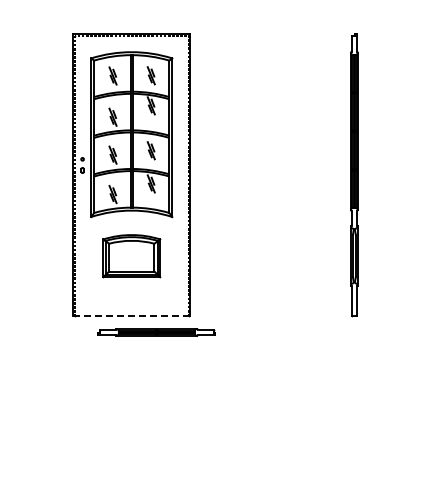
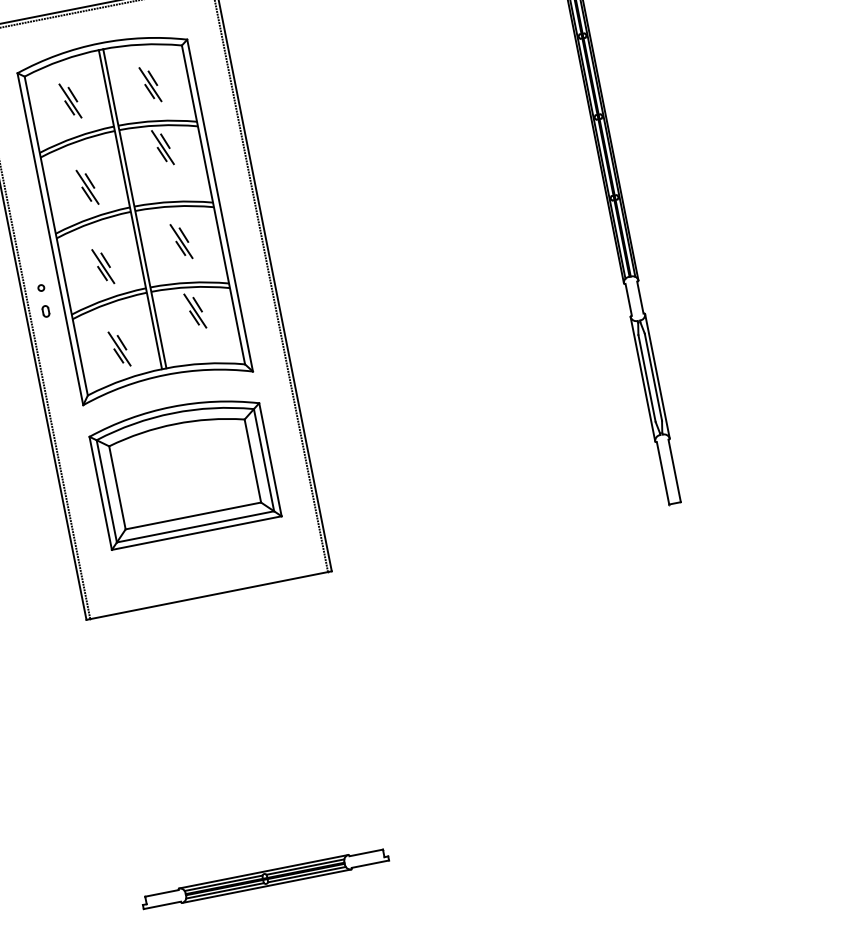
part: (131, 256) -> (183, 471), size x1.43
line: (131, 316) -> (208, 596), dashed -> solid
part: (156, 332) -> (264, 879), moved

